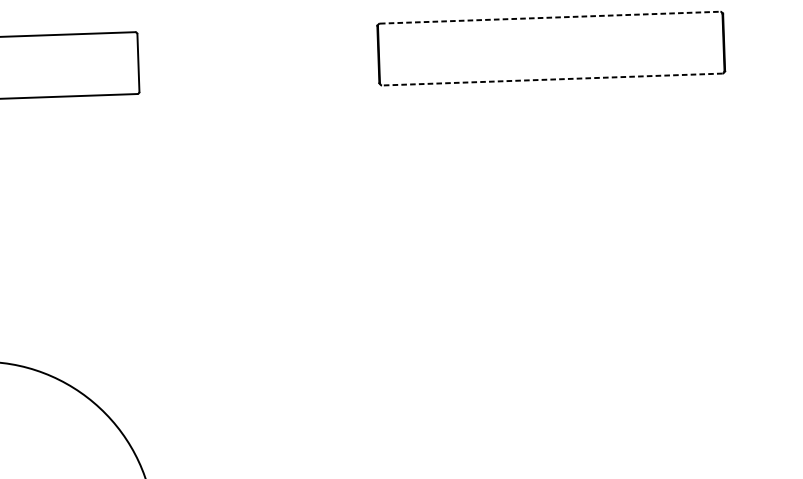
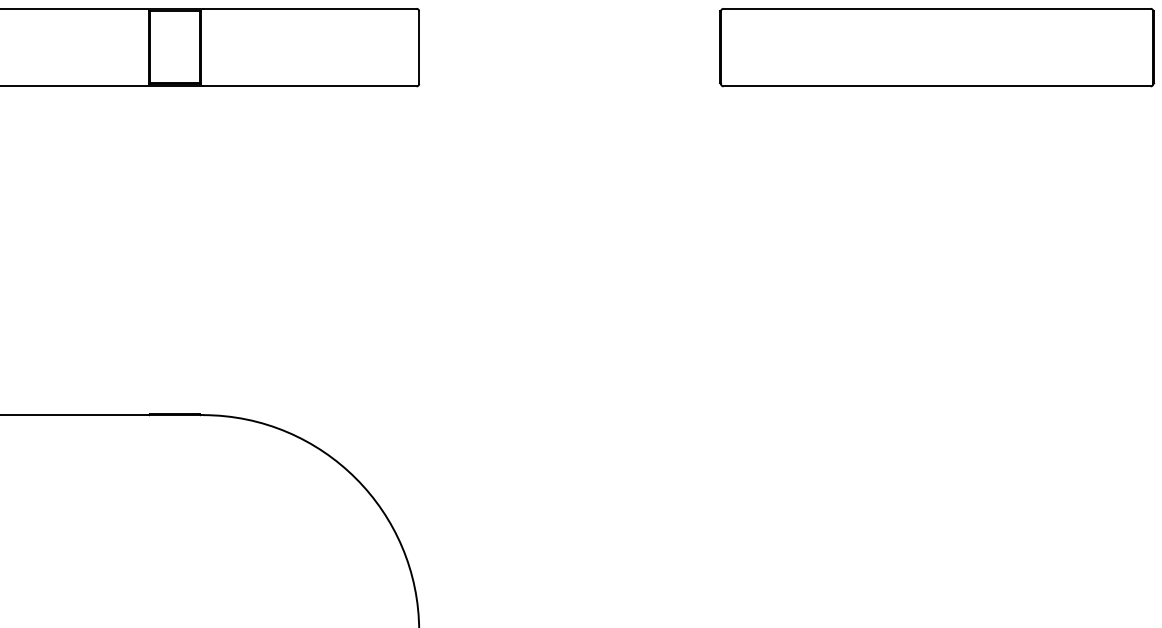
line: (550, 17) -> (937, 8), dashed -> solid
line: (552, 79) -> (937, 86), dashed -> solid

